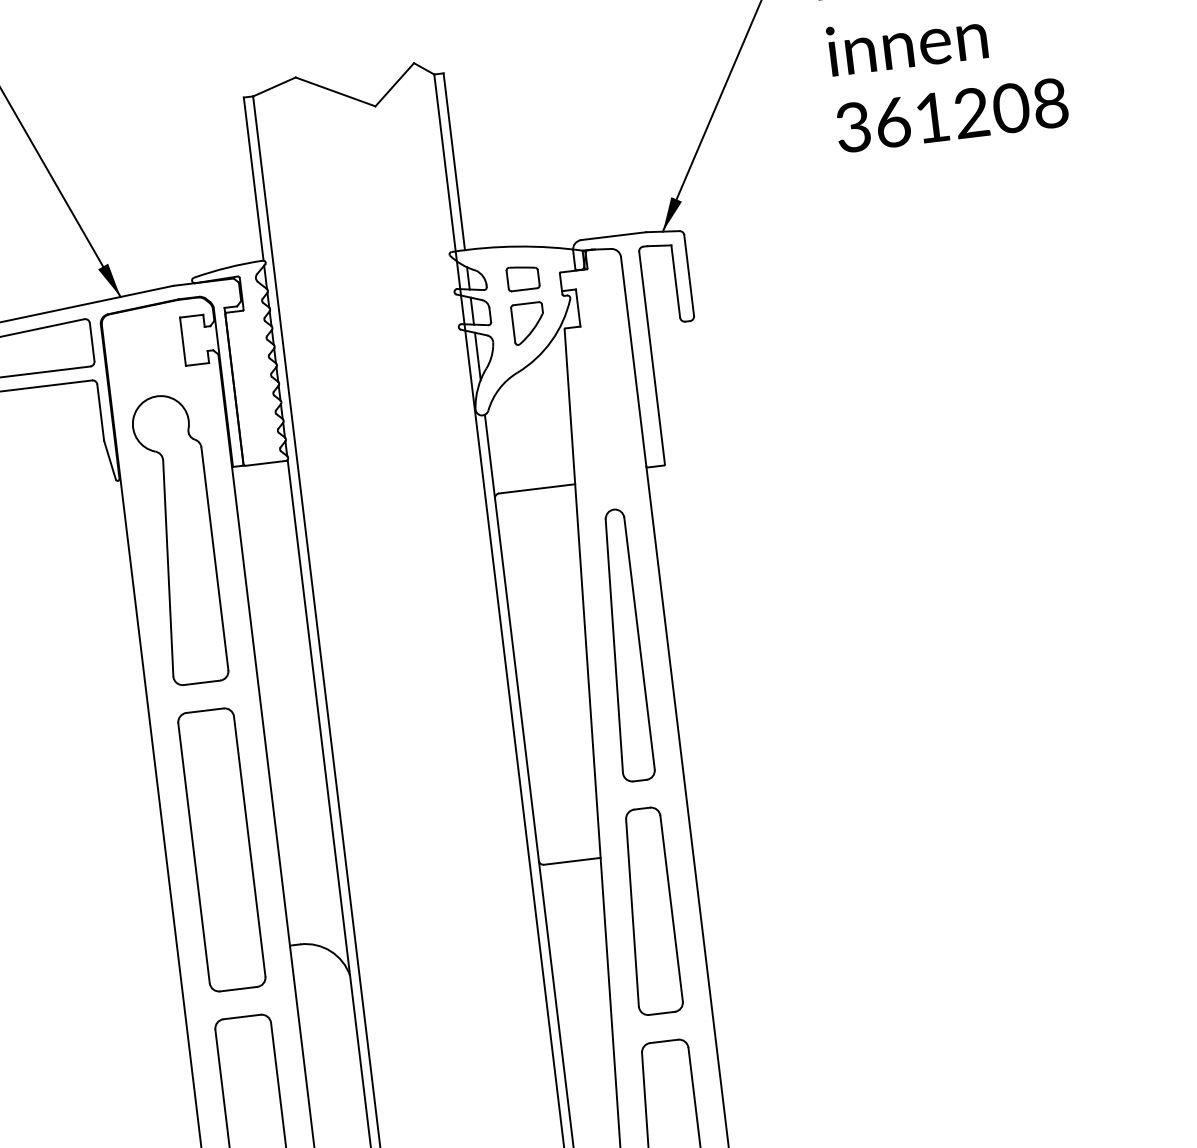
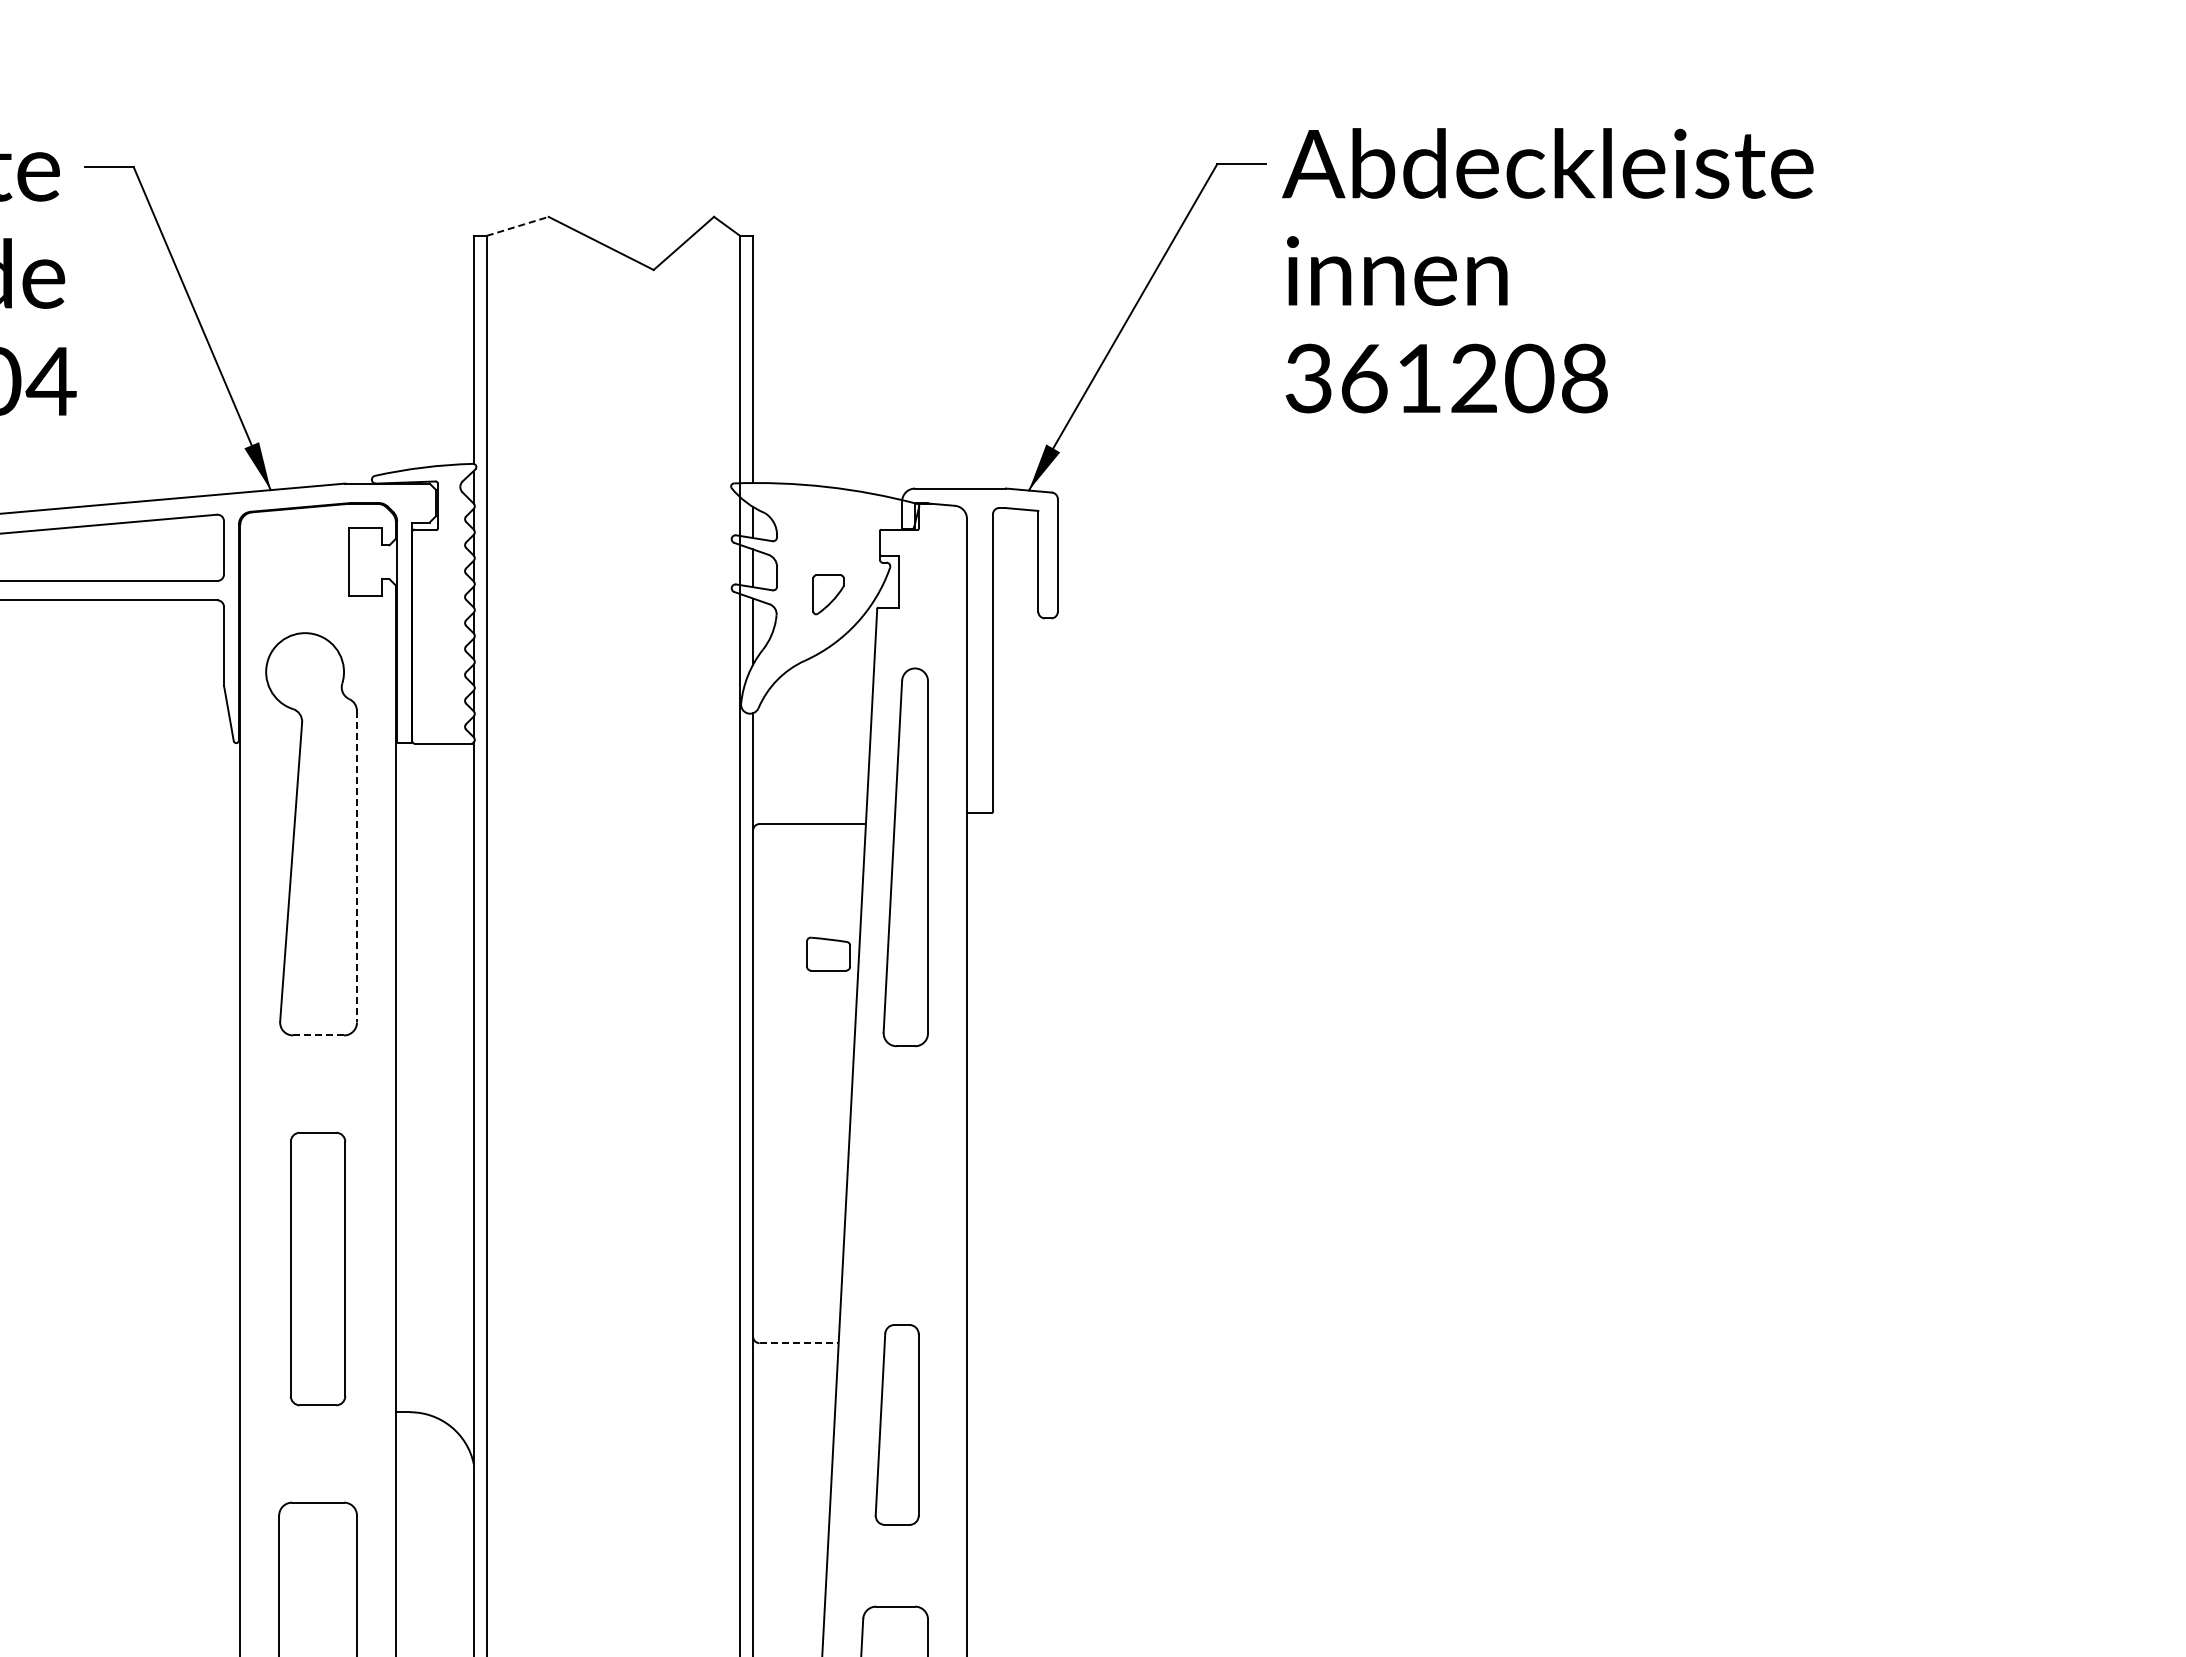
line: (274, 86) -> (518, 226), solid -> dashed
part: (523, 277) -> (828, 953), moved
part: (528, 323) -> (828, 594), size x0.7
line: (215, 558) -> (357, 866), solid -> dashed
part: (623, 645) -> (905, 857), moved
line: (201, 682) -> (318, 1035), solid -> dashed
part: (221, 849) -> (317, 1268), size x0.7
line: (572, 861) -> (799, 1343), solid -> dashed
part: (649, 911) -> (896, 1424), size x0.7

